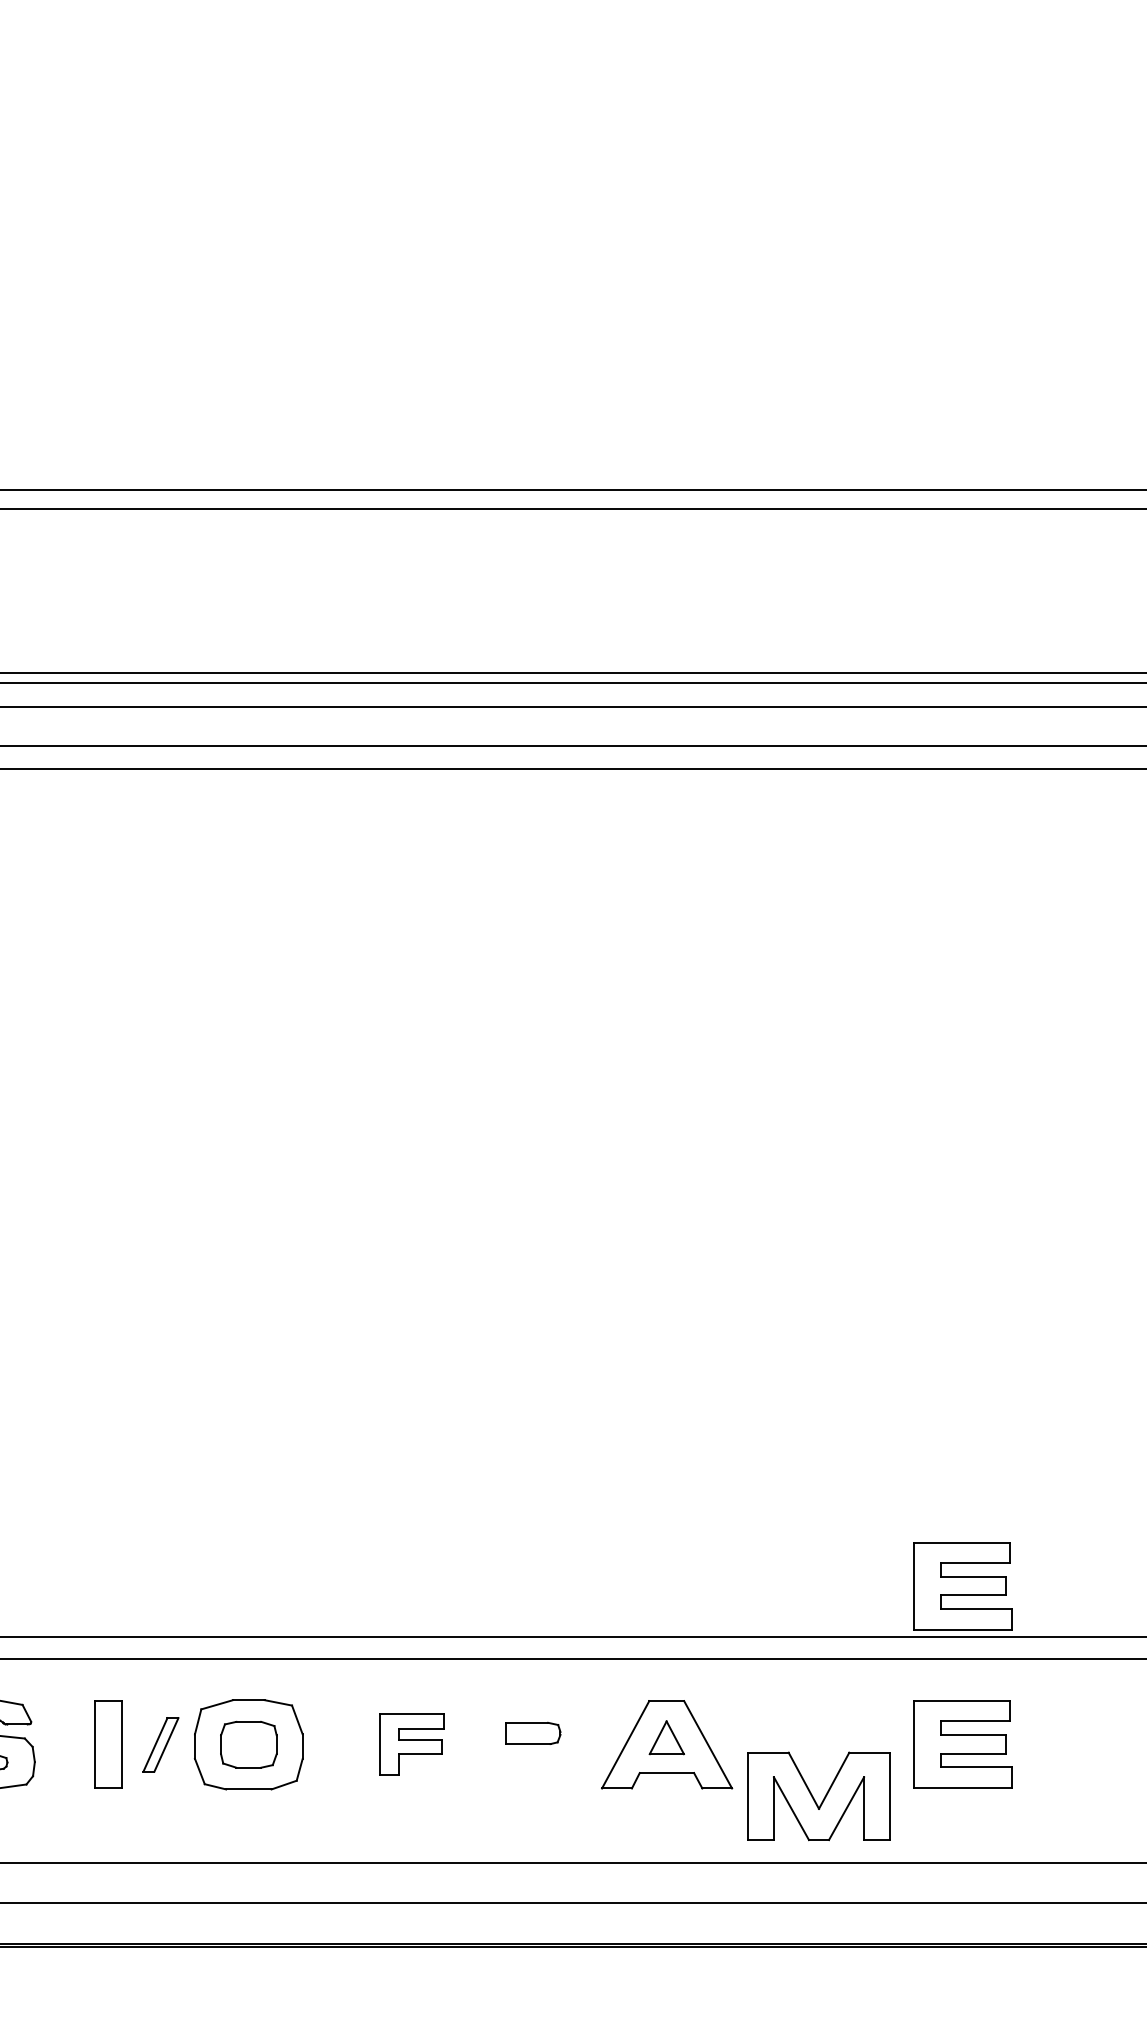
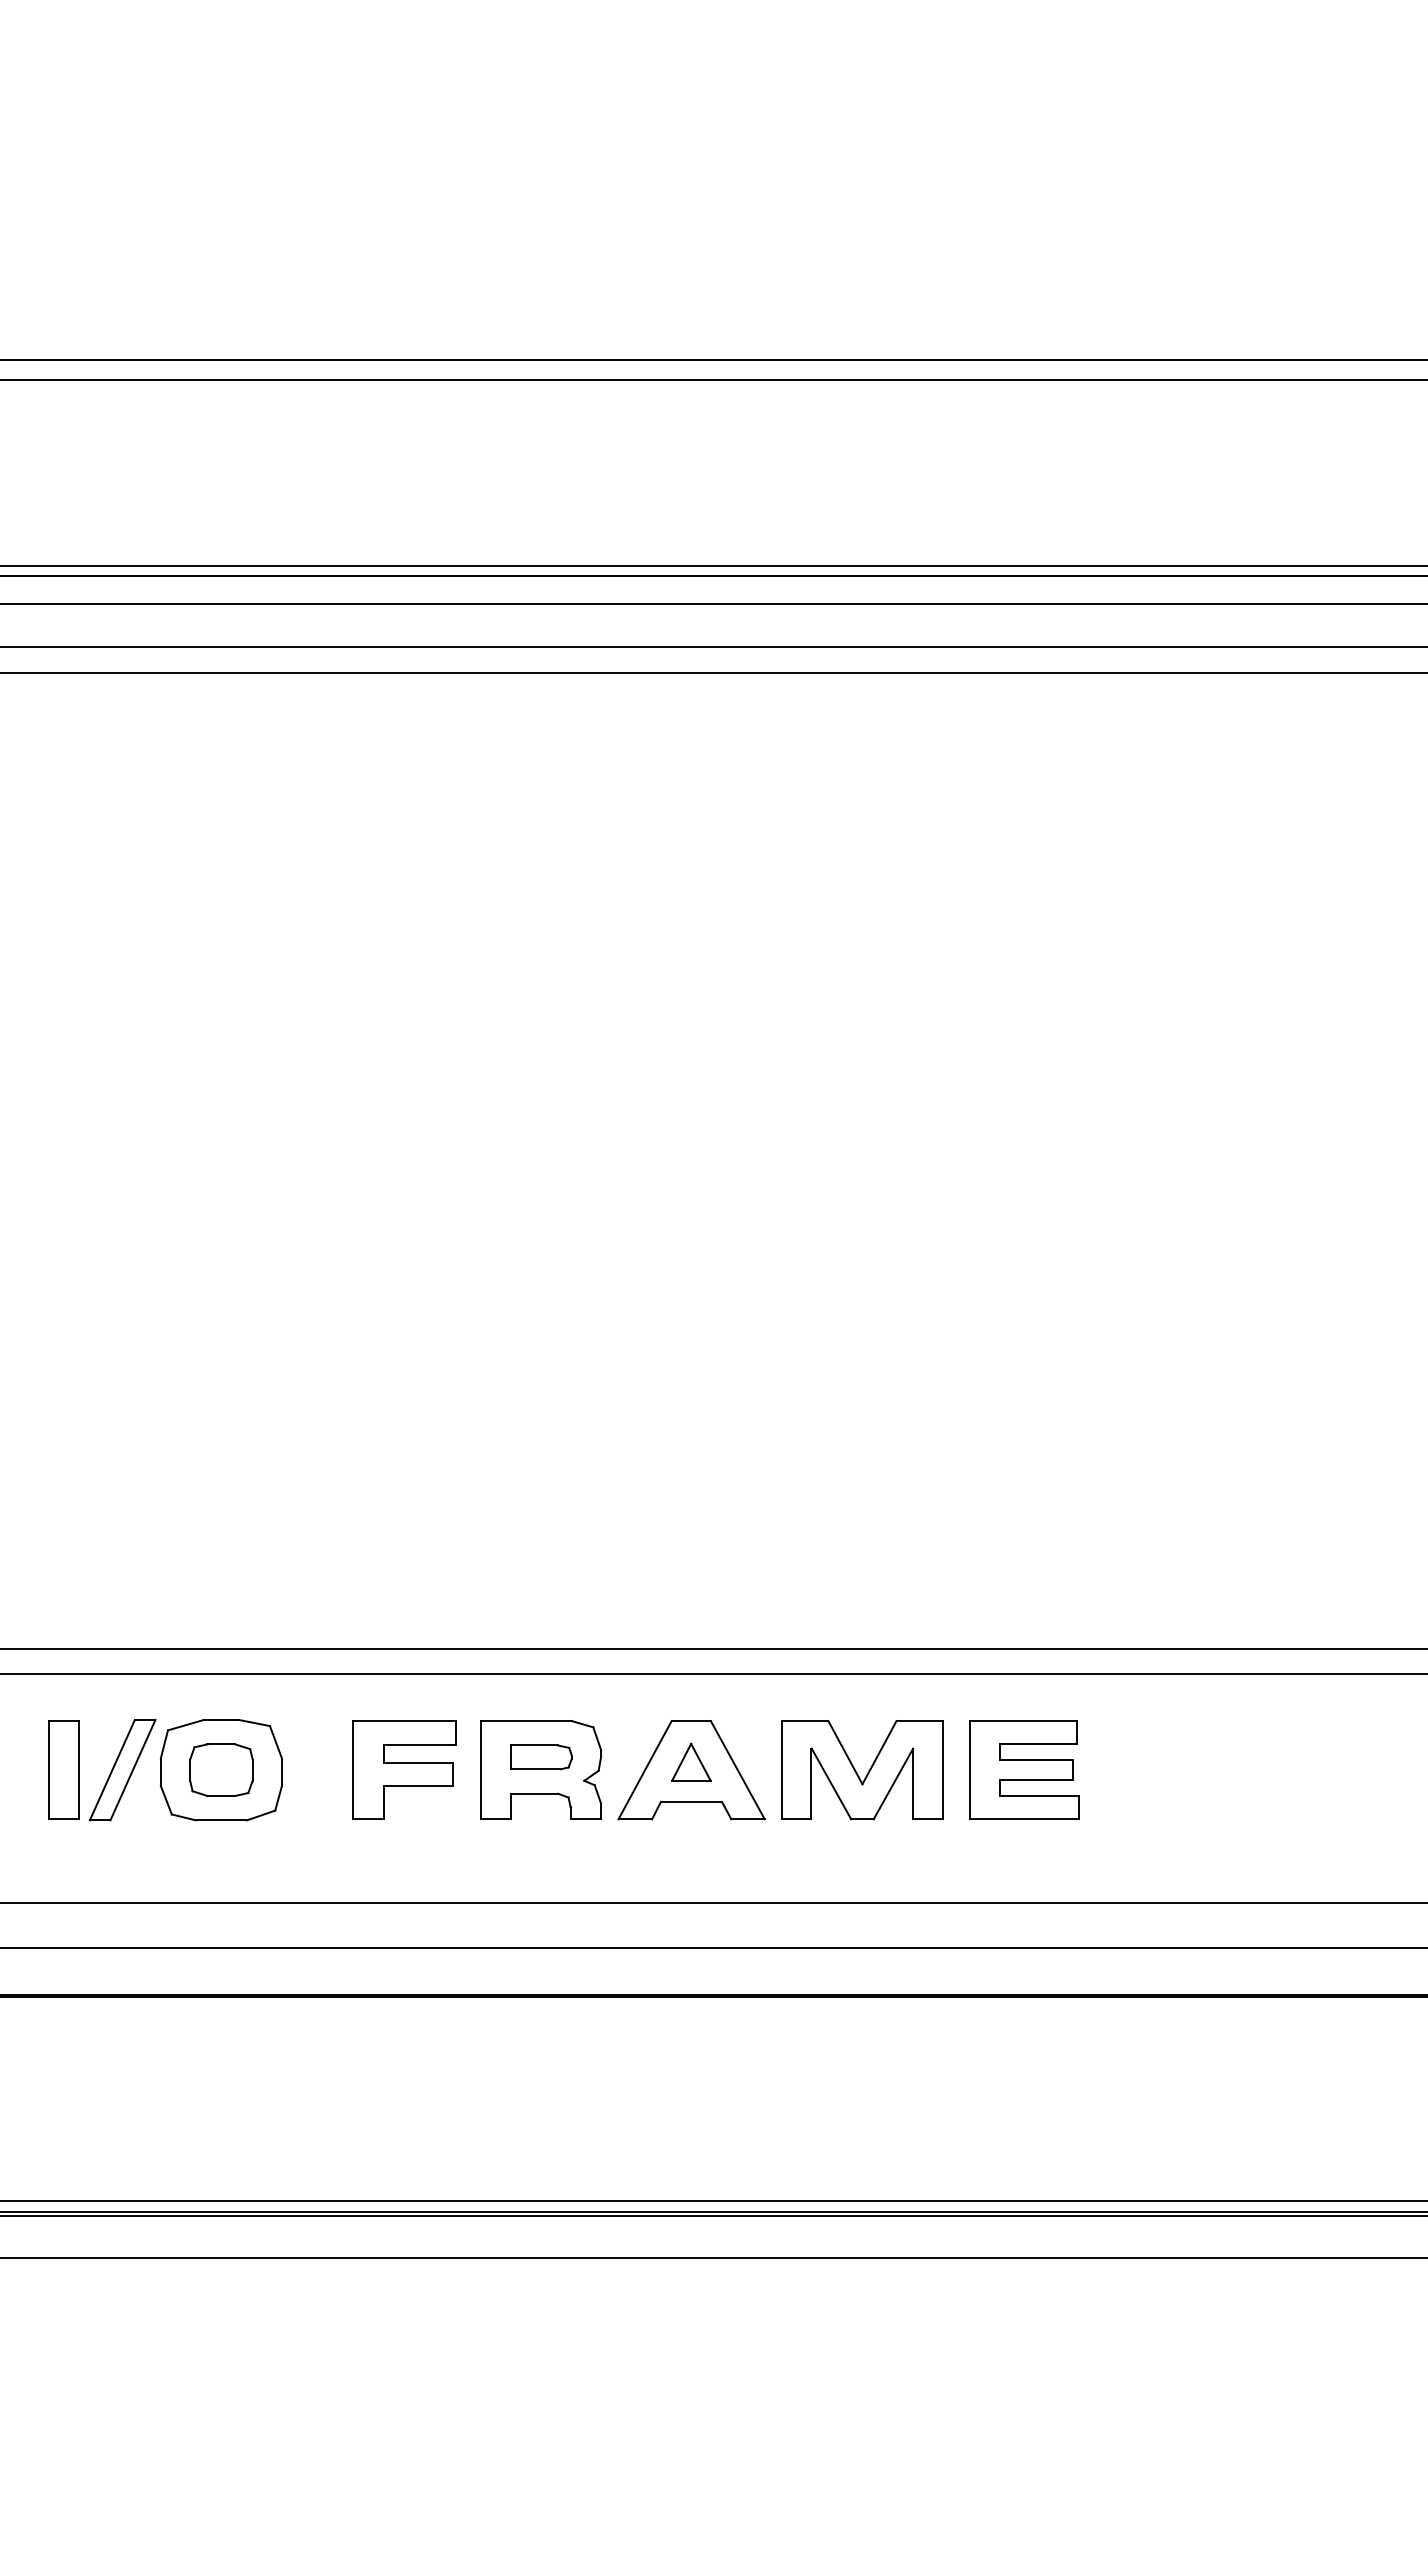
part: (963, 1585) -> (1024, 1591), removed
part: (411, 1744) -> (404, 1769), size x1.43
part: (533, 1744) -> (541, 1769), added
part: (160, 1745) -> (122, 1770), size x1.67
part: (819, 1796) -> (862, 1770), moved

